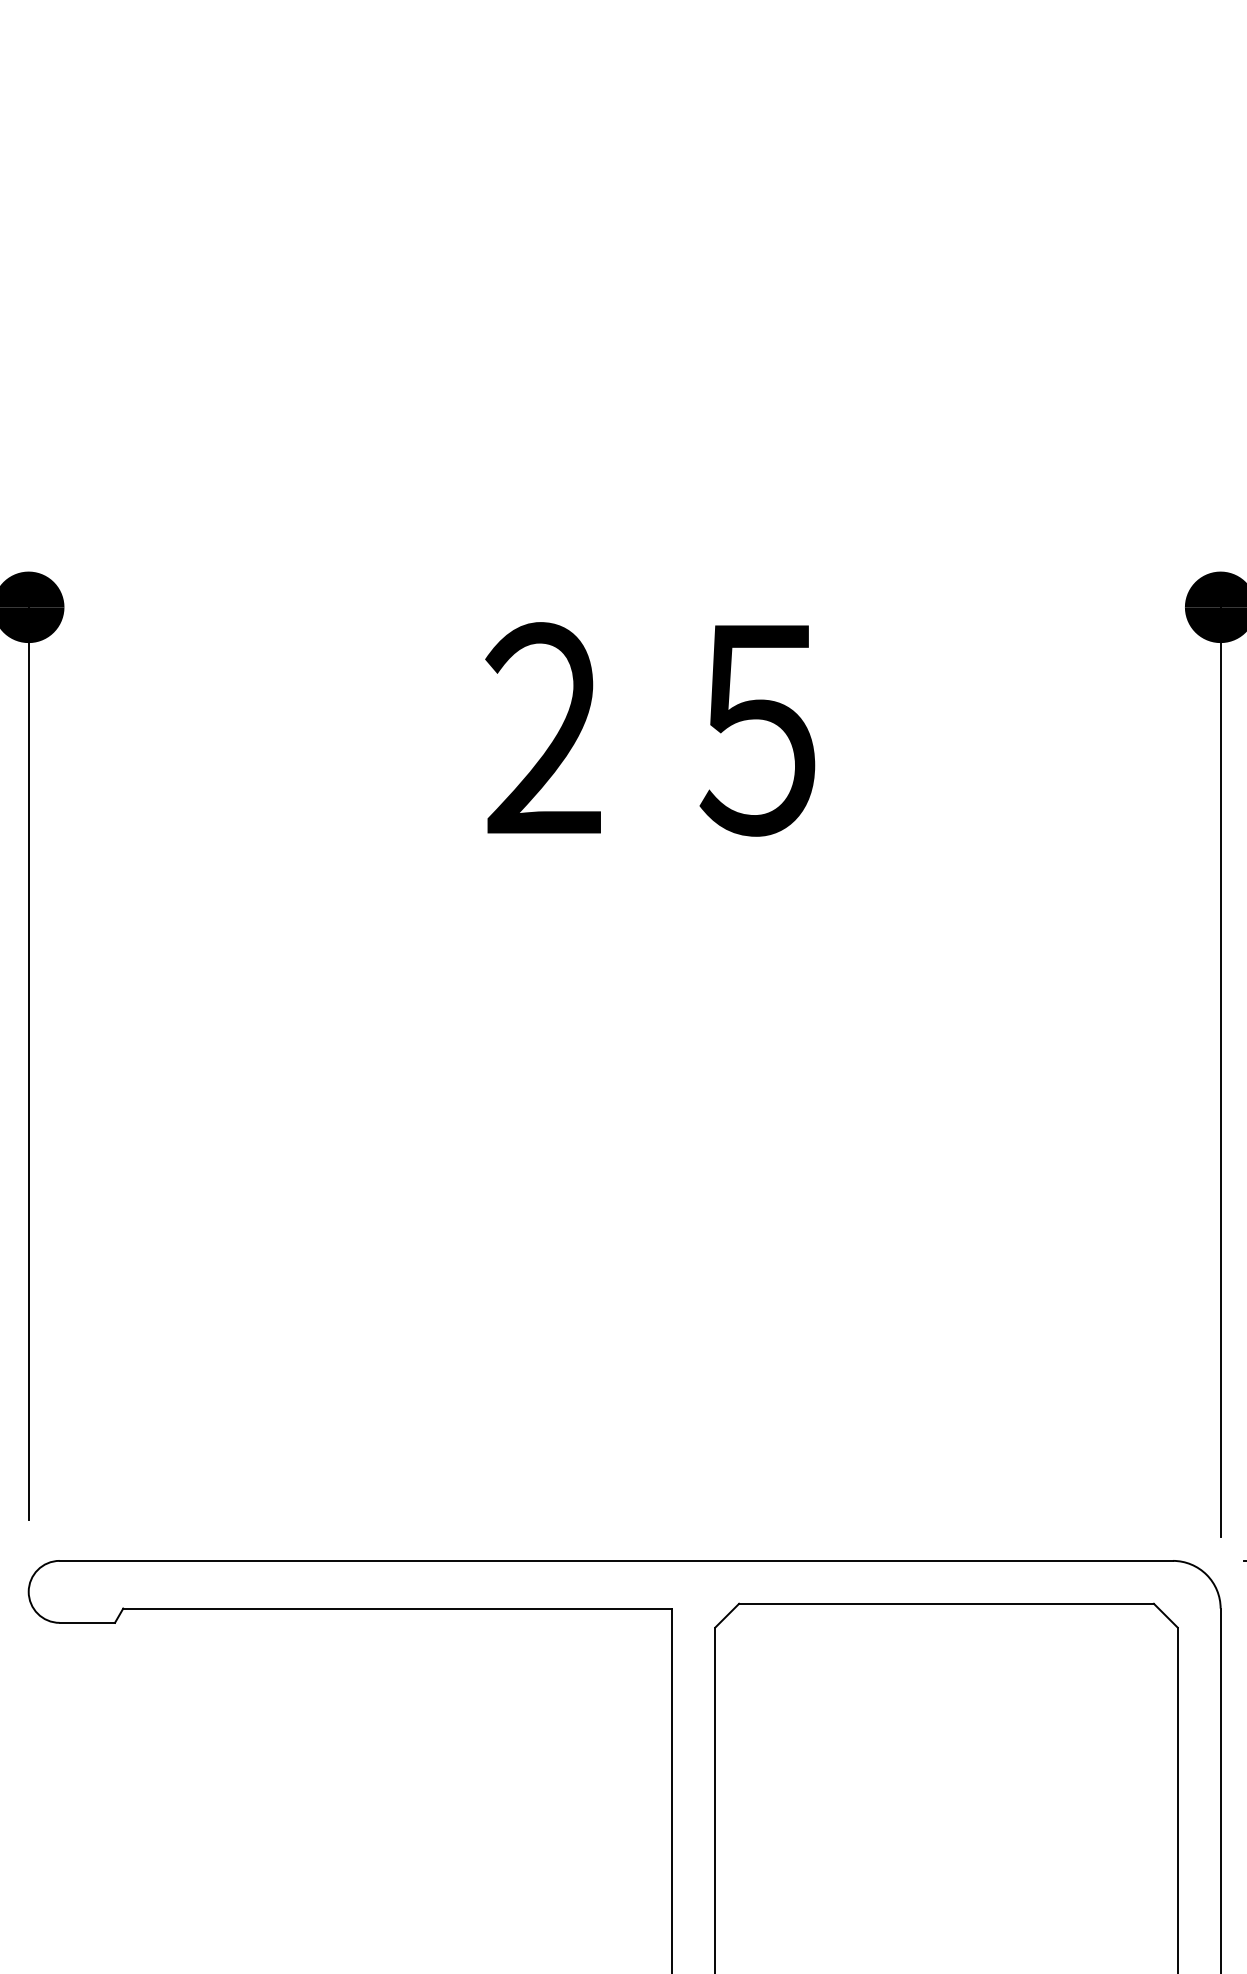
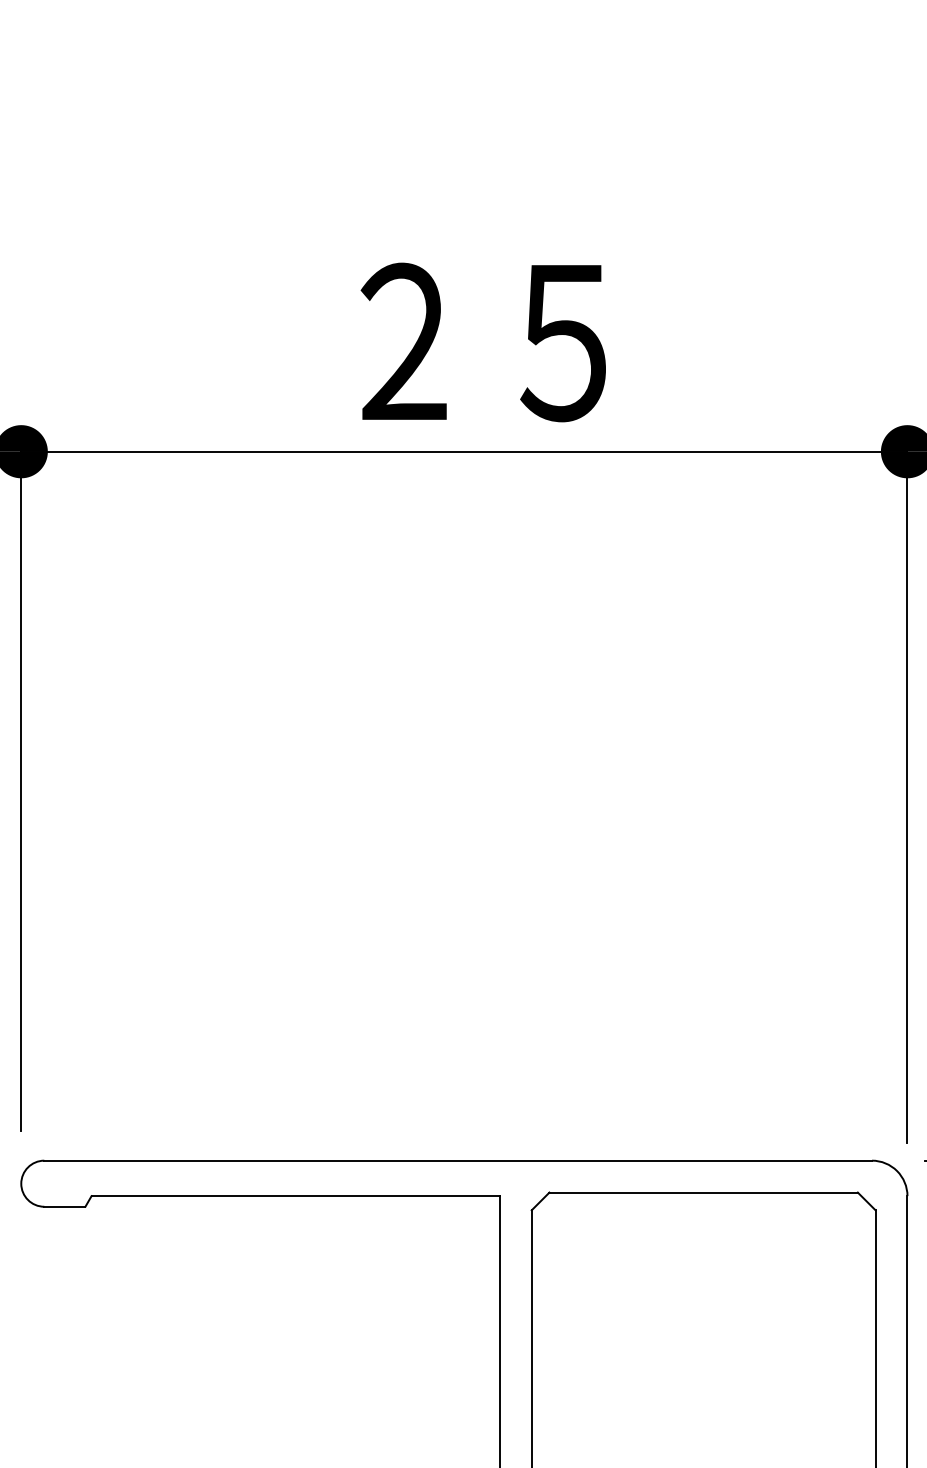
line: (624, 607) -> (464, 451), added
text: (650, 729) -> (483, 342), moved

